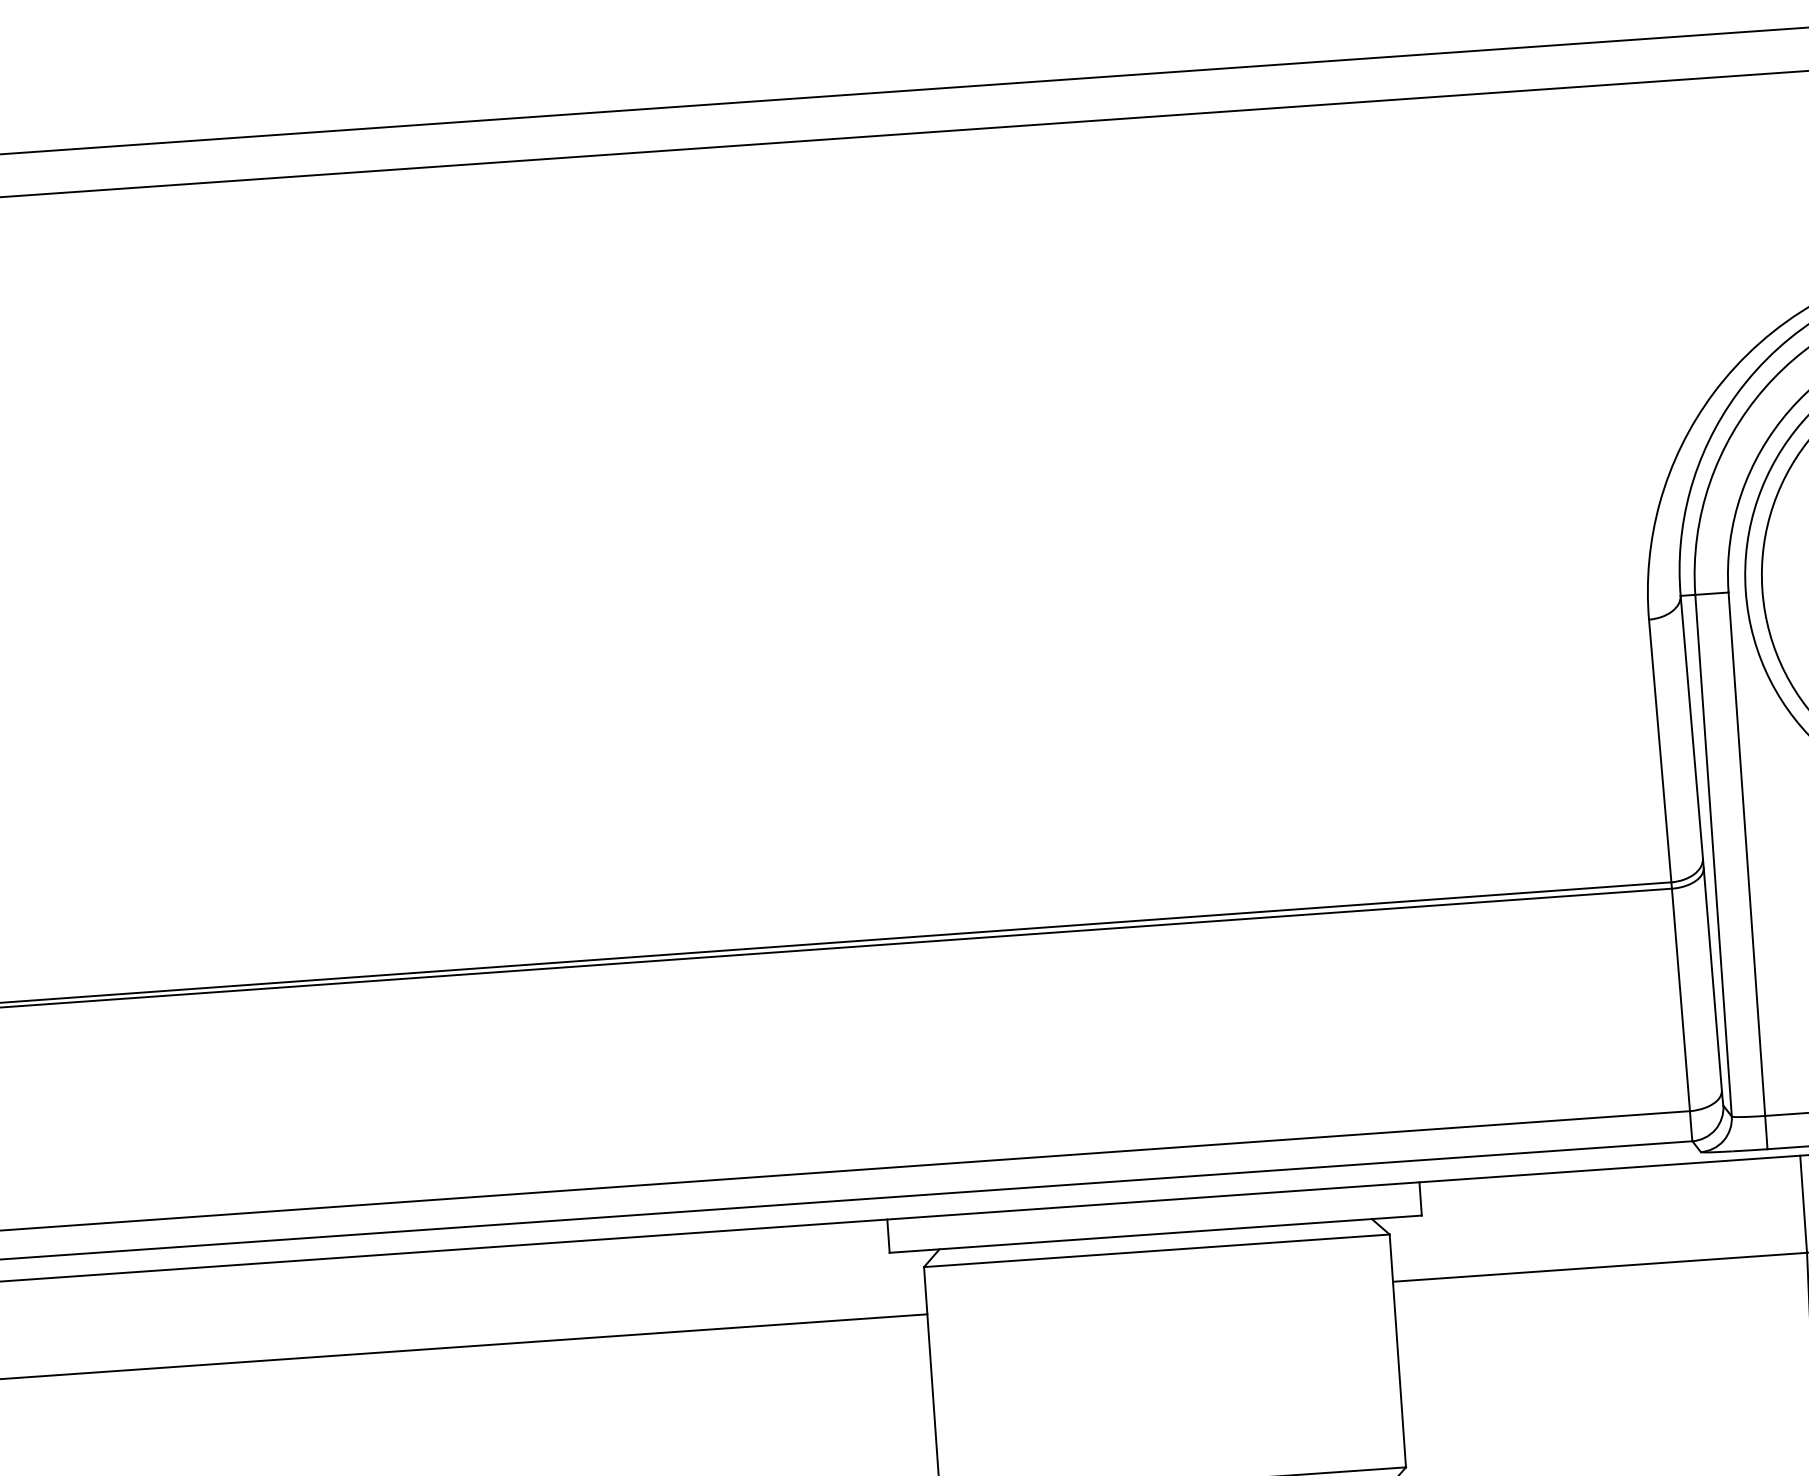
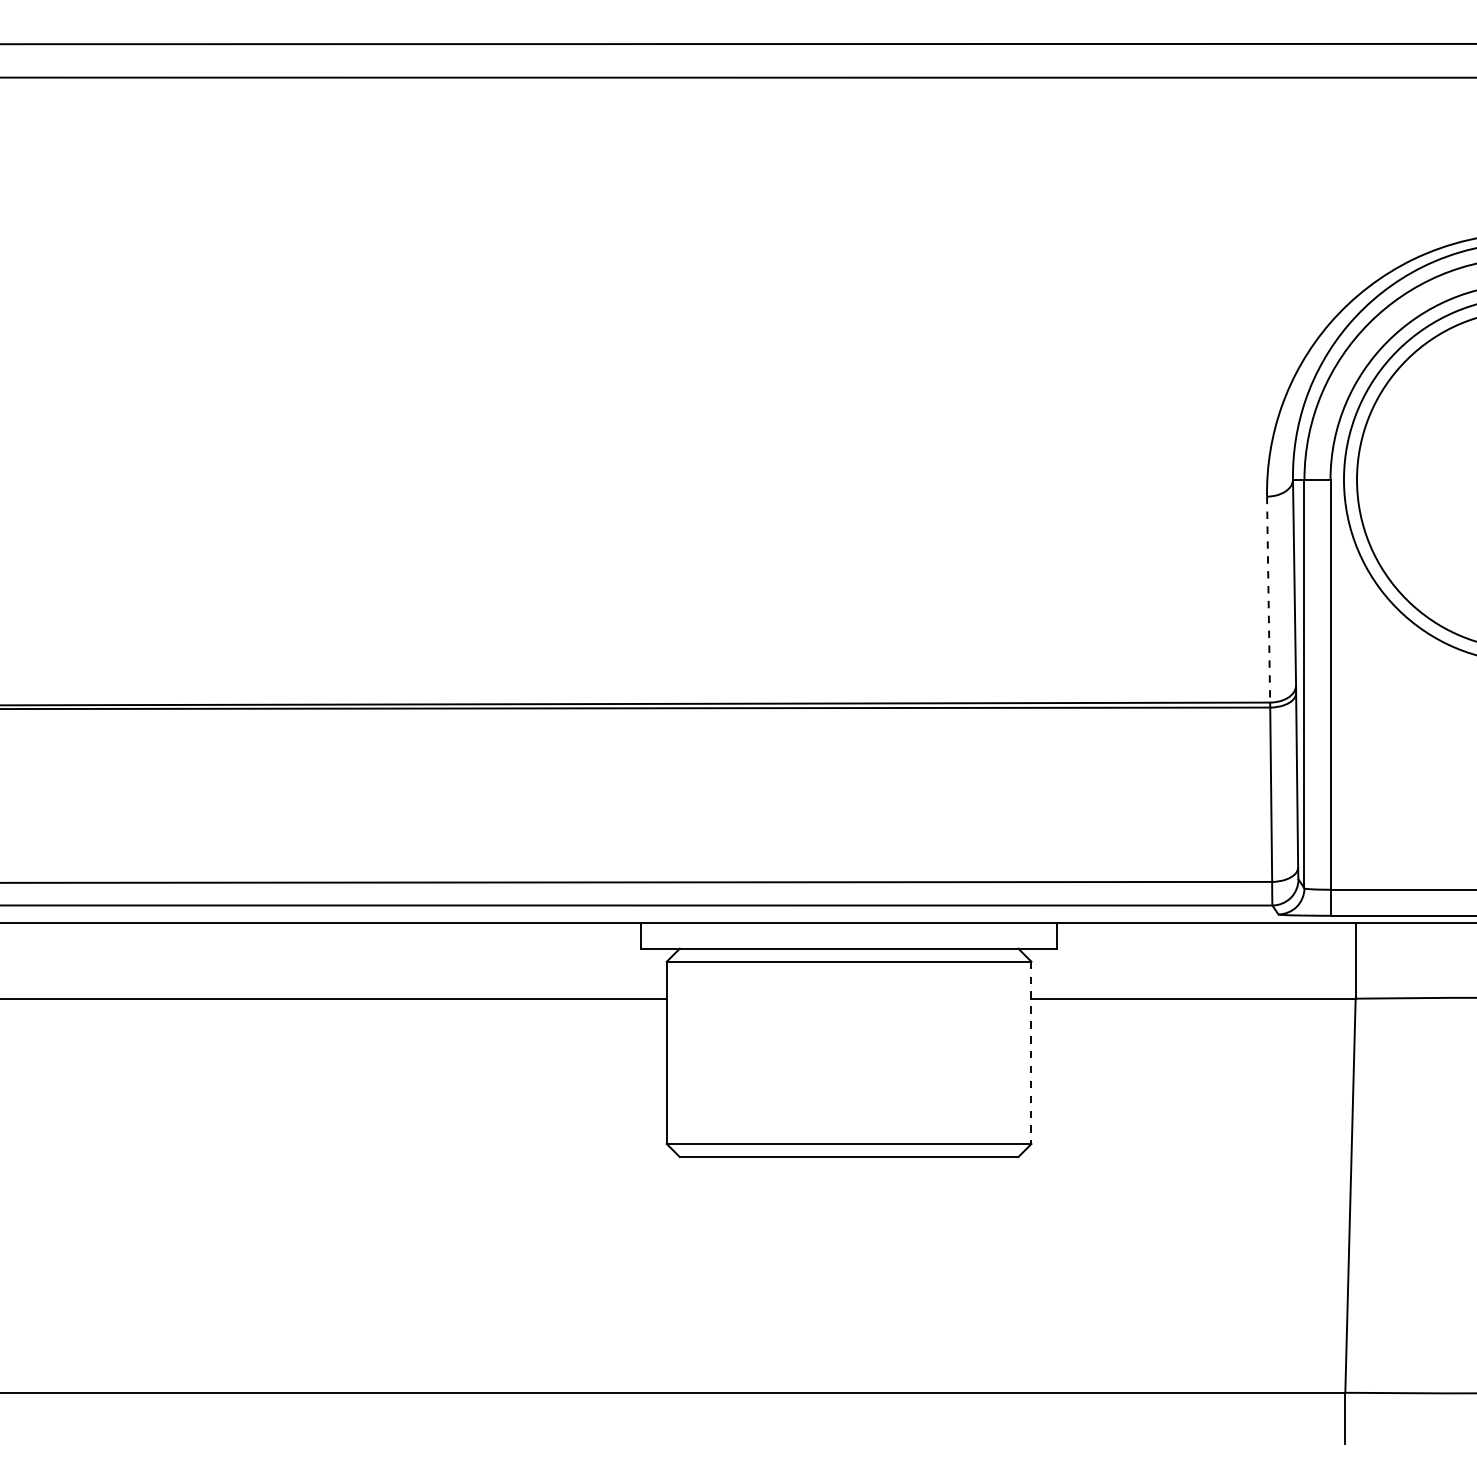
line: (1660, 750) -> (1268, 599), solid -> dashed
line: (1397, 1351) -> (1031, 1053), solid -> dashed

